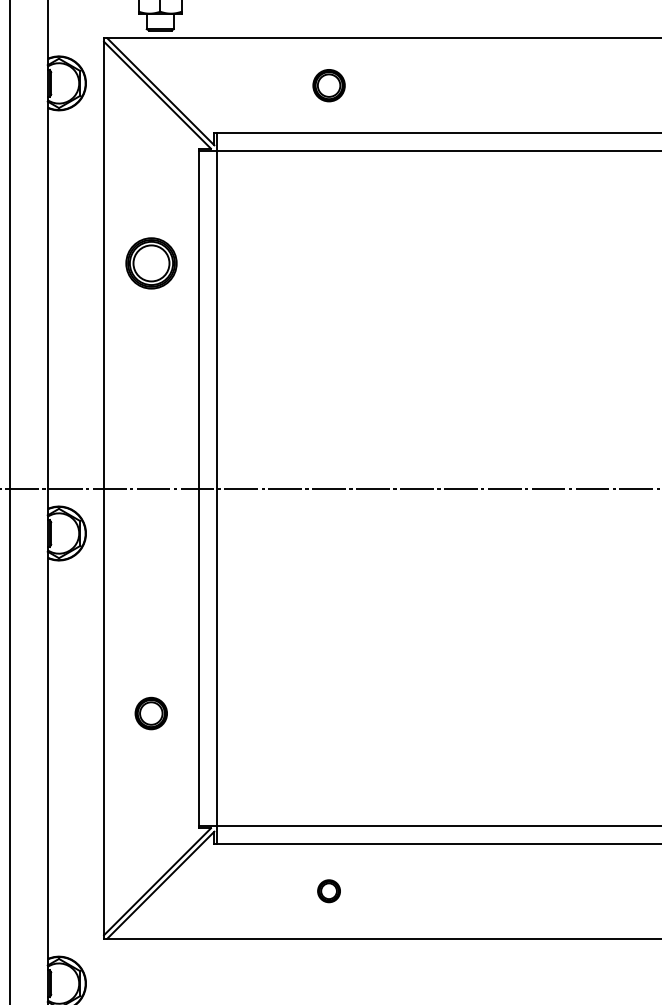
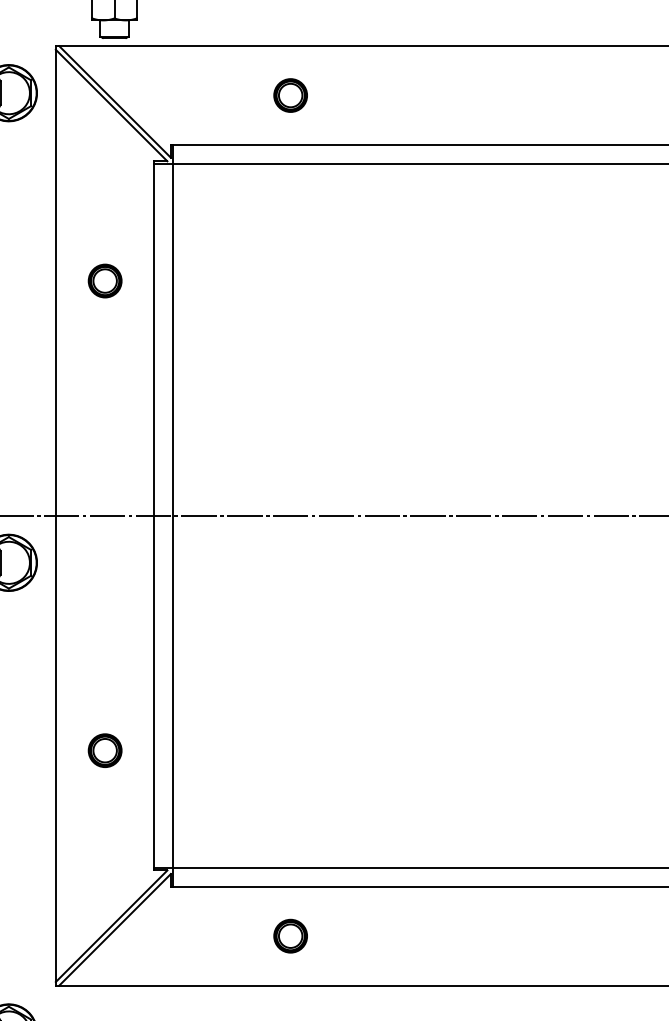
part: (150, 263) -> (104, 281), size x0.62
part: (328, 890) -> (290, 935), size x1.43

